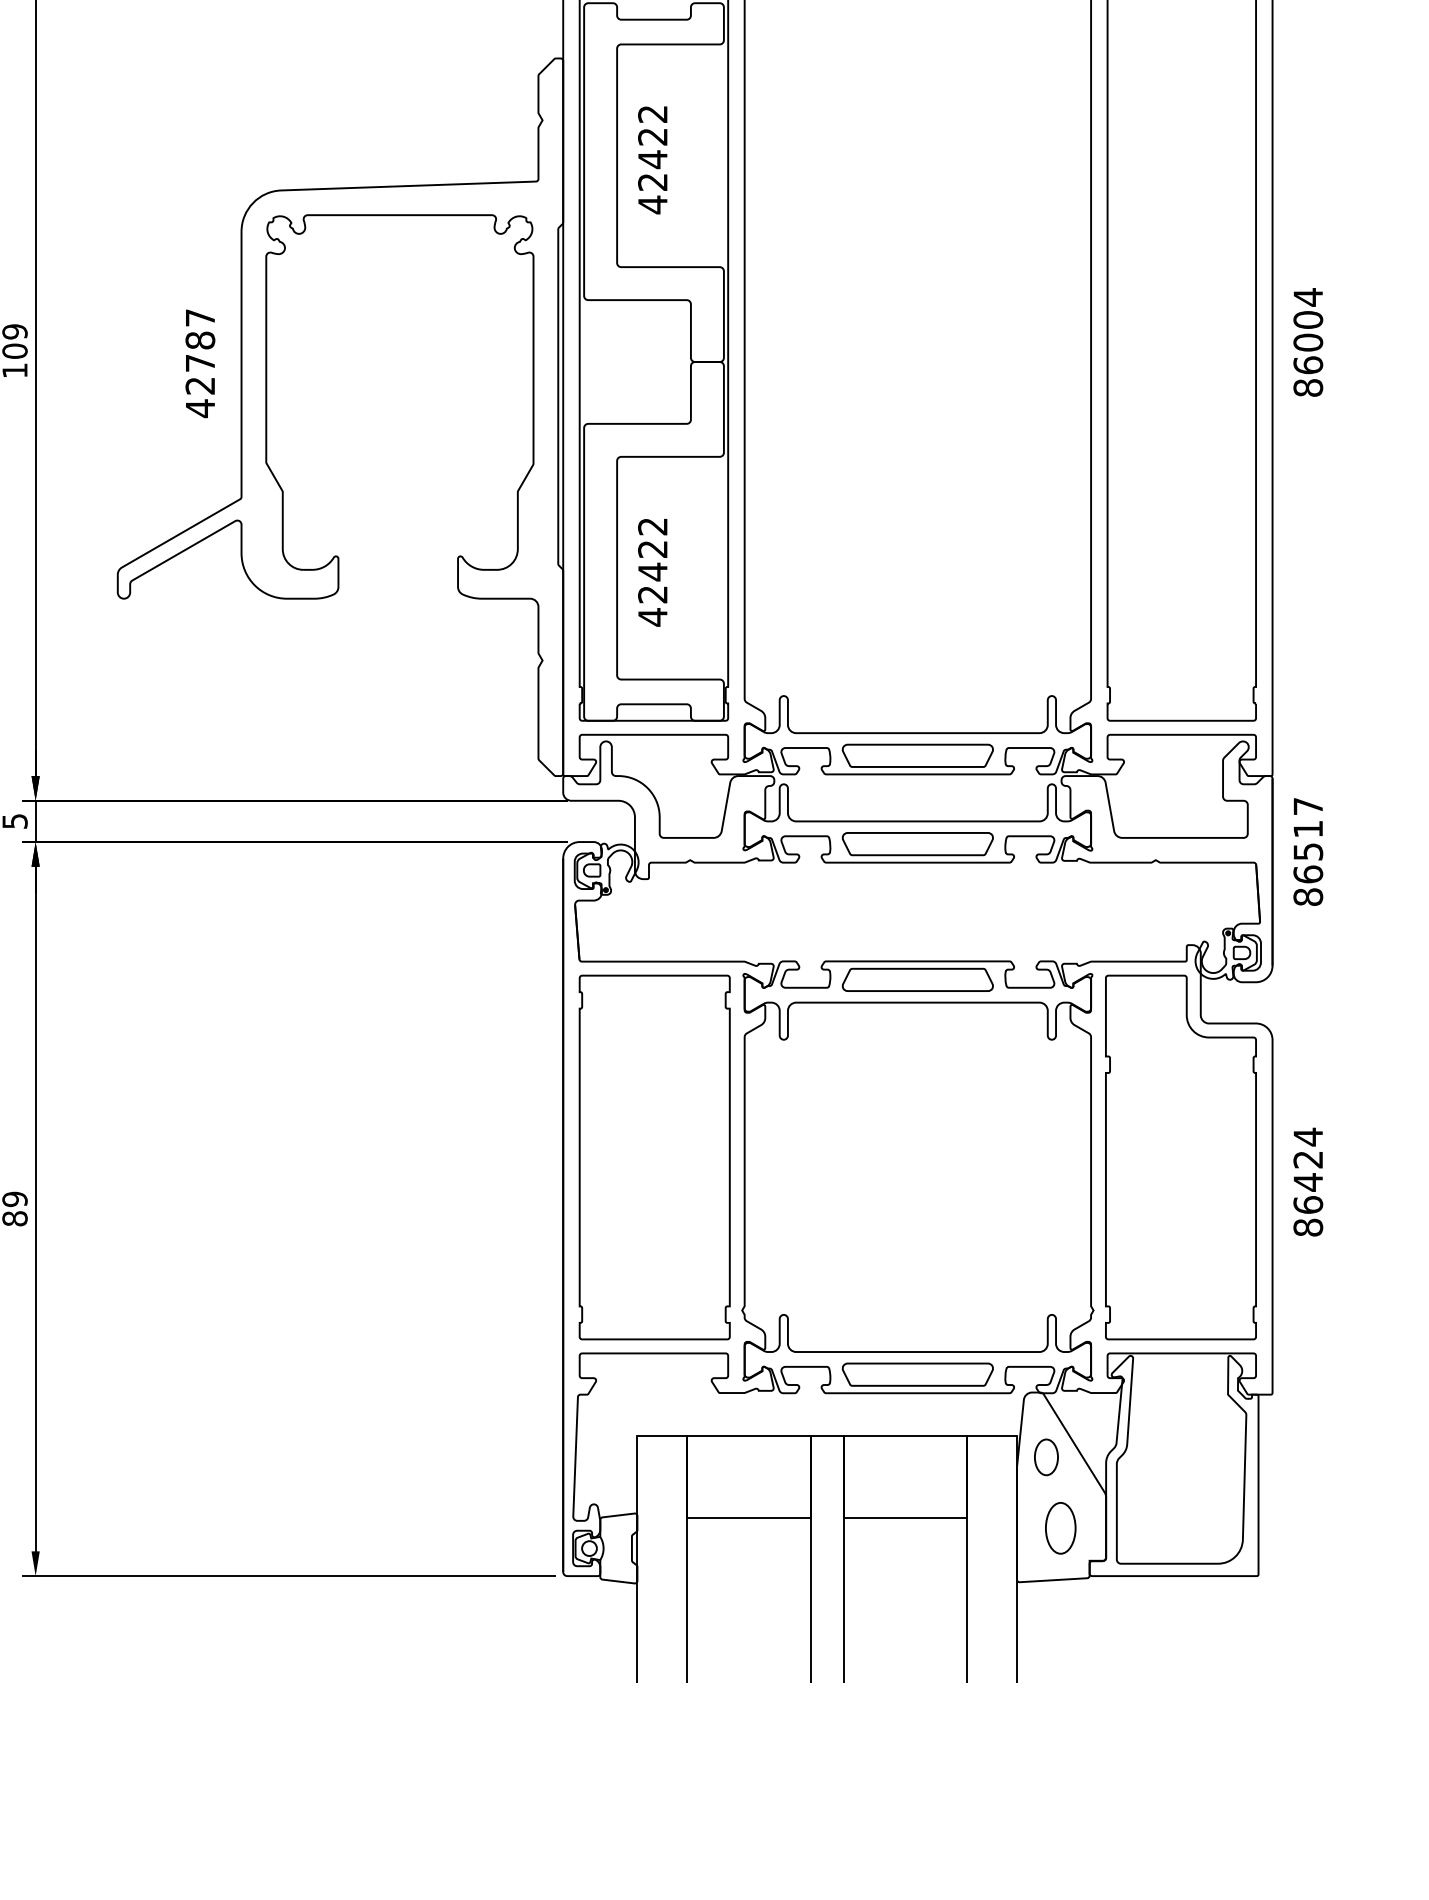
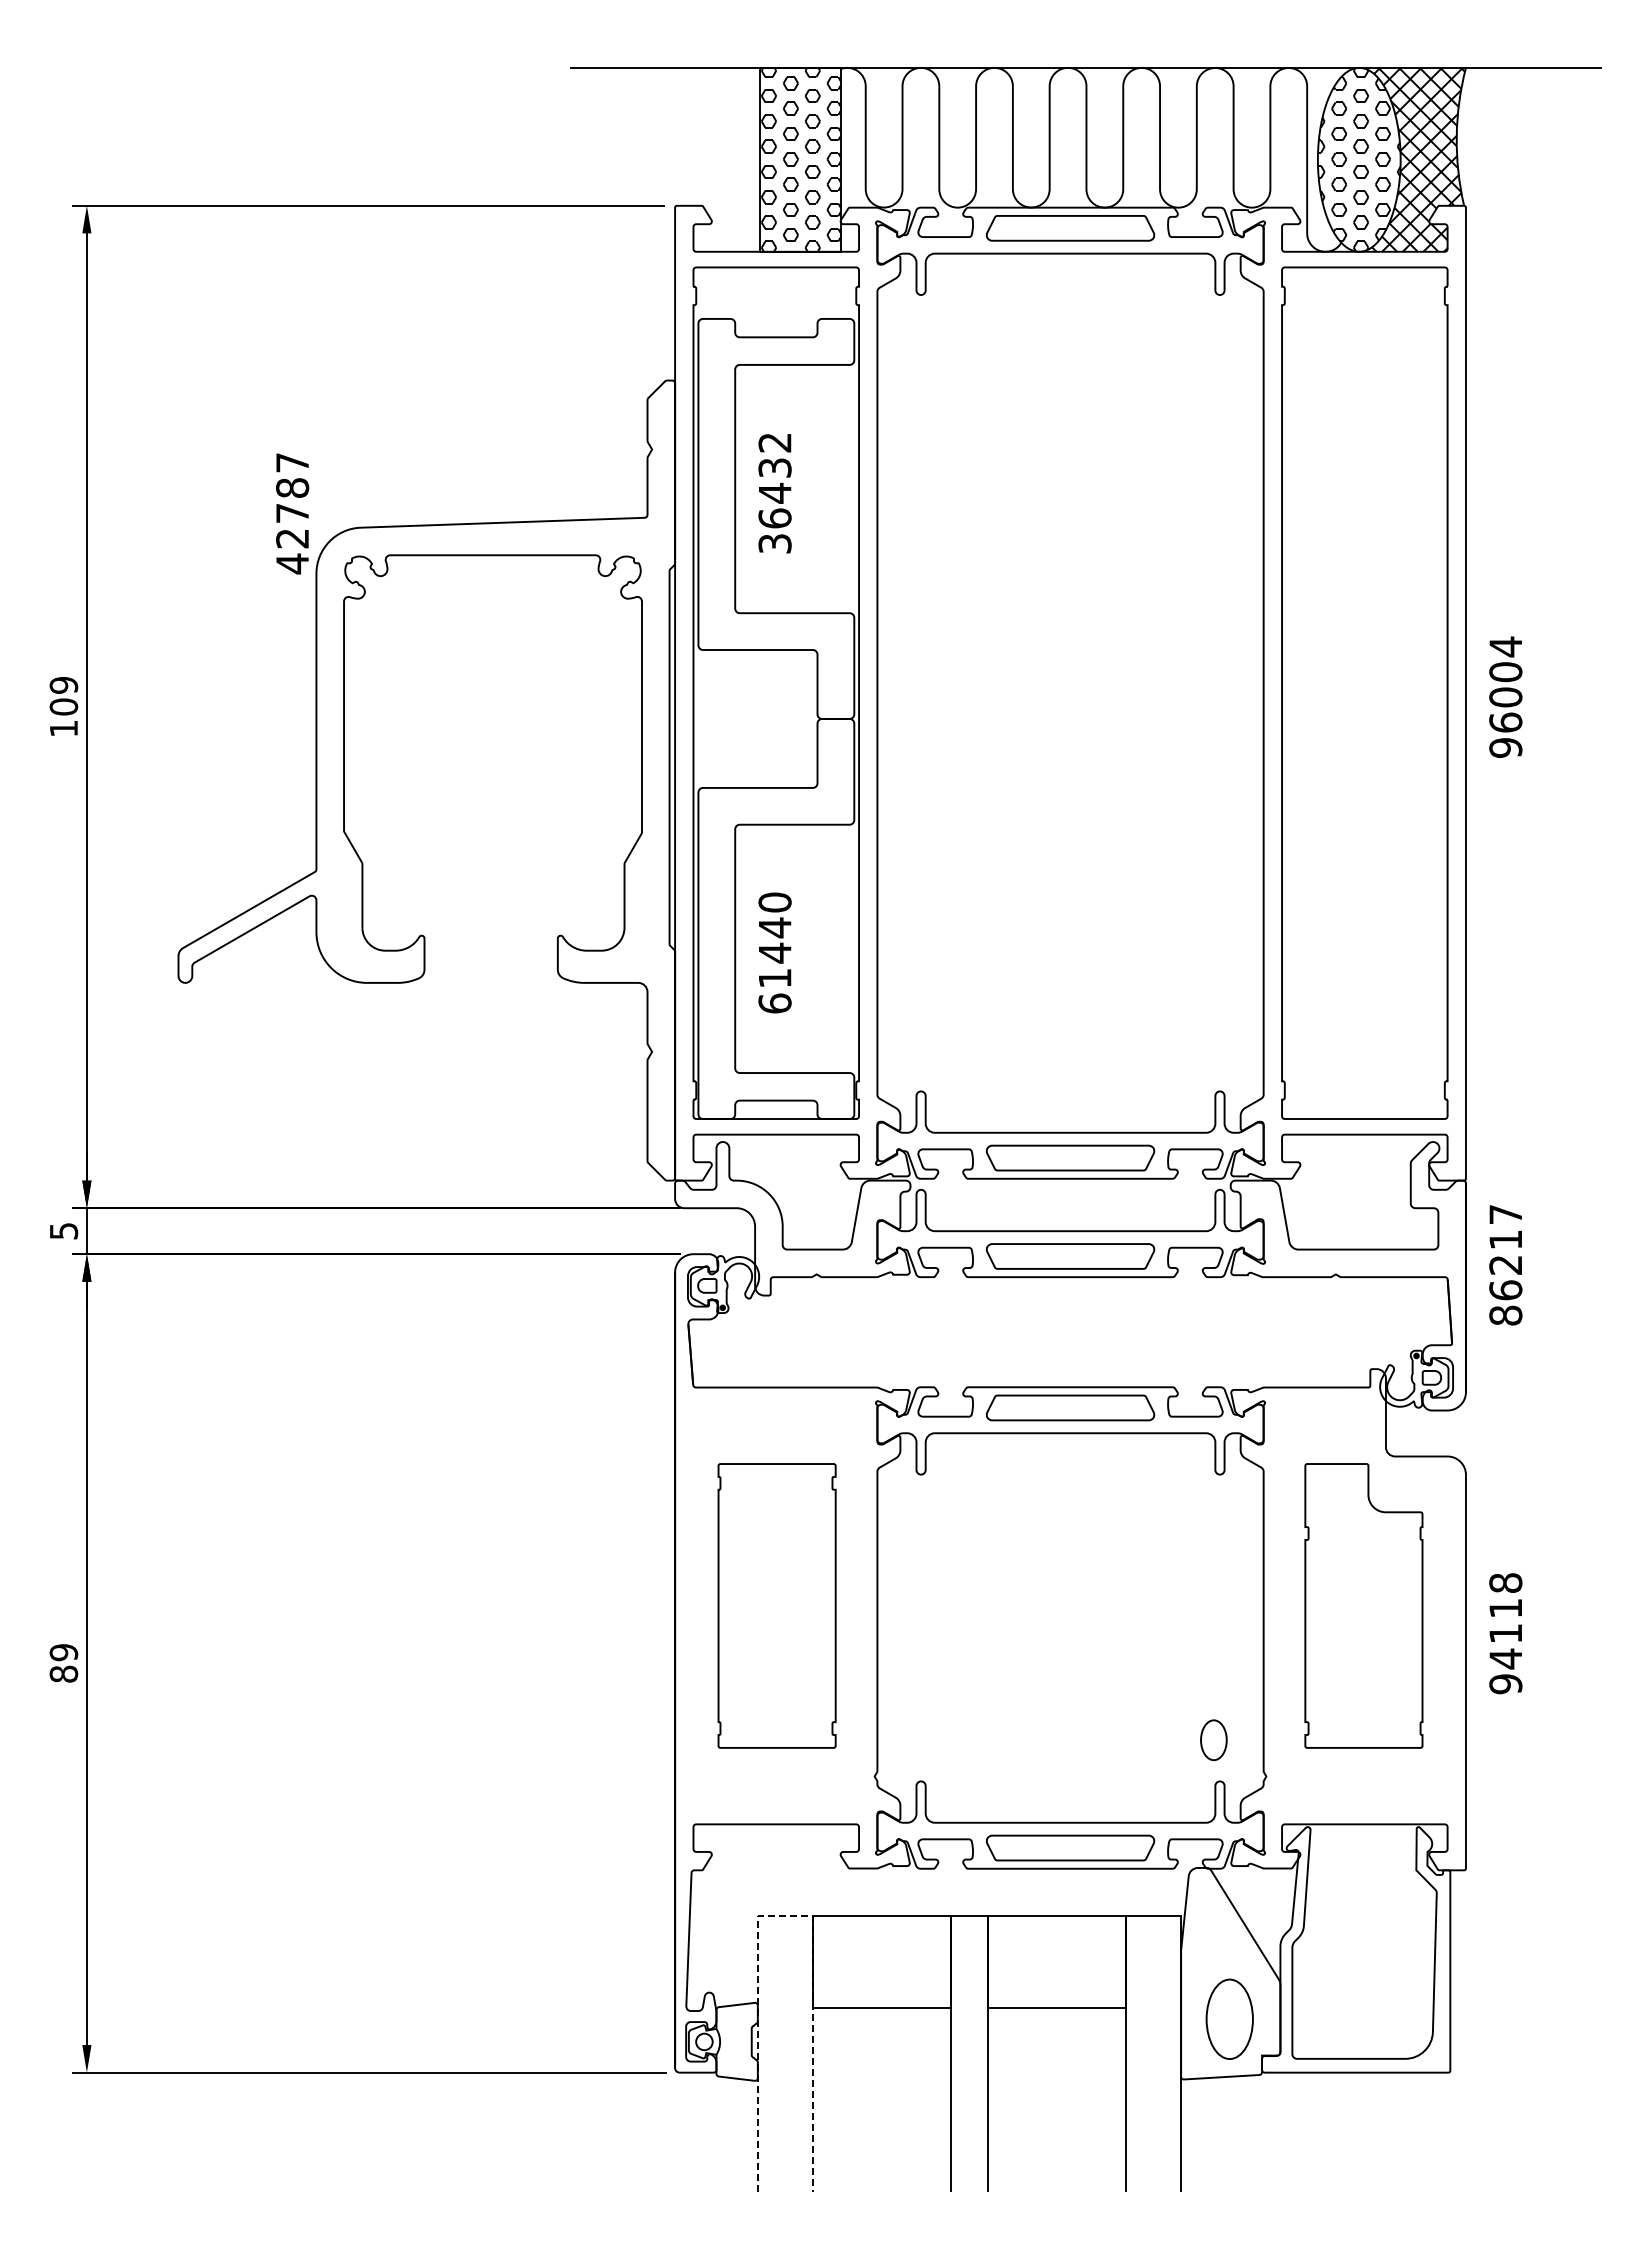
text: (652, 171) -> (774, 506), 42422 -> 36432
text: (200, 363) -> (292, 513), moved
text: (1307, 387) -> (1505, 747), 86004 -> 96004
text: (652, 572) -> (774, 953), 42422 -> 61440
text: (1307, 852) -> (1505, 1265), 86517 -> 86217
part: (654, 1157) -> (776, 1605), size x0.7
part: (1180, 1157) -> (1363, 1605), size x0.7
text: (1307, 1182) -> (1505, 1633), 86424 -> 94118
line: (662, 1436) -> (785, 1916), solid -> dashed
part: (1046, 1457) -> (1213, 1740), moved
part: (1060, 1528) -> (1229, 2019), size x1.4

